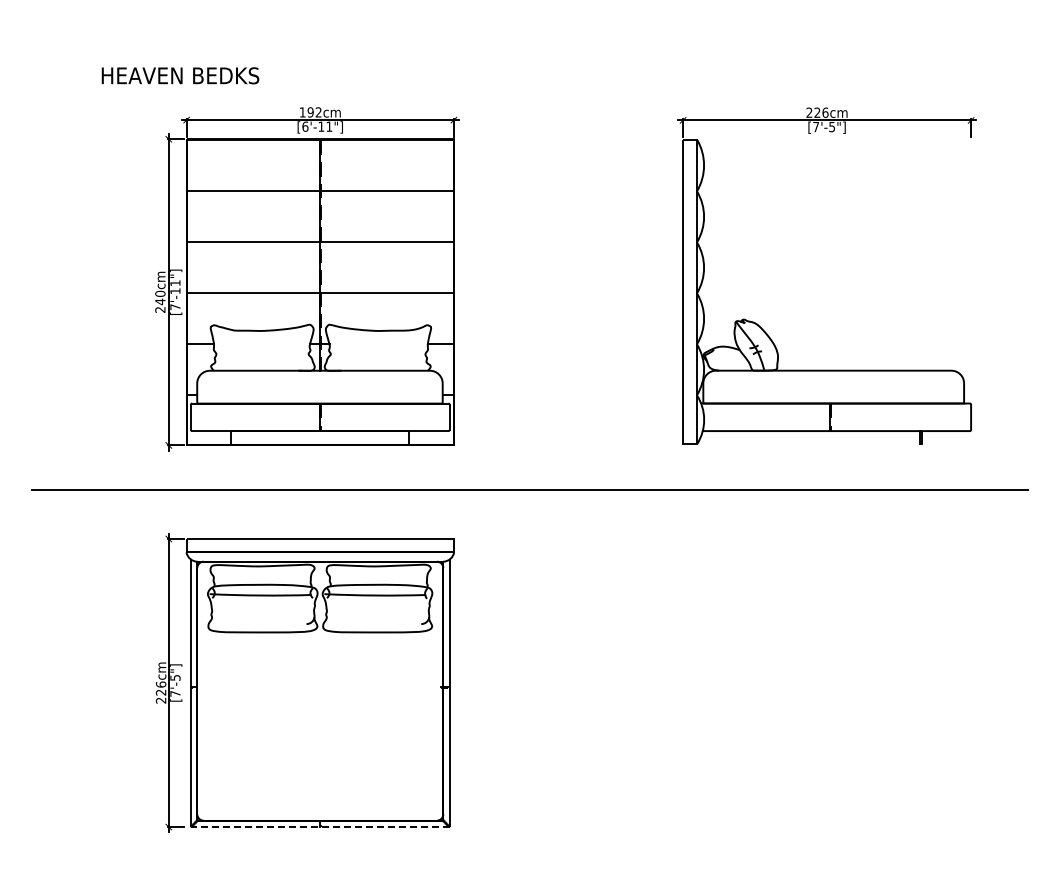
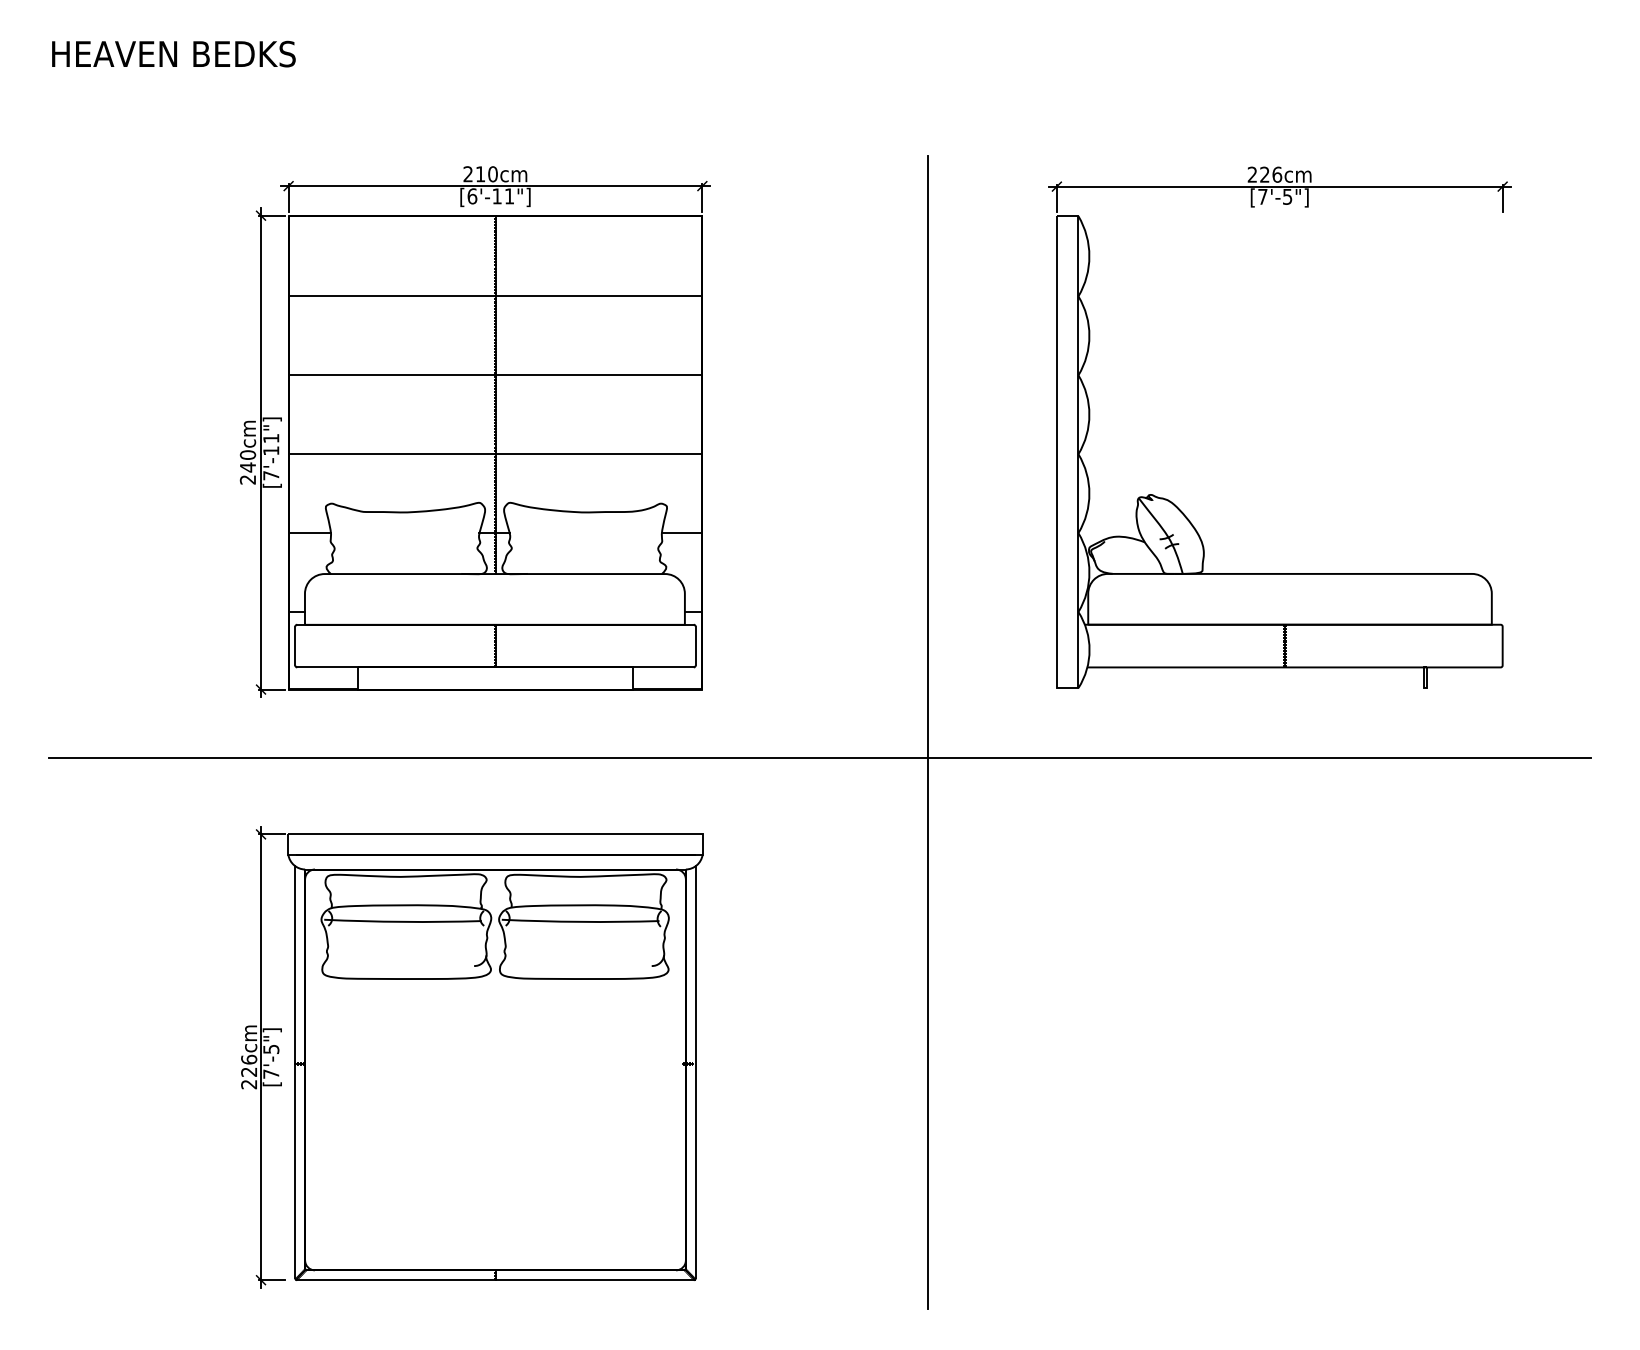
text: (180, 75) -> (173, 53), moved
text: (310, 112) -> (480, 174), 192cm -> 210cm
line: (599, 472) -> (927, 731), added
line: (320, 827) -> (495, 1280), dashed -> solid

